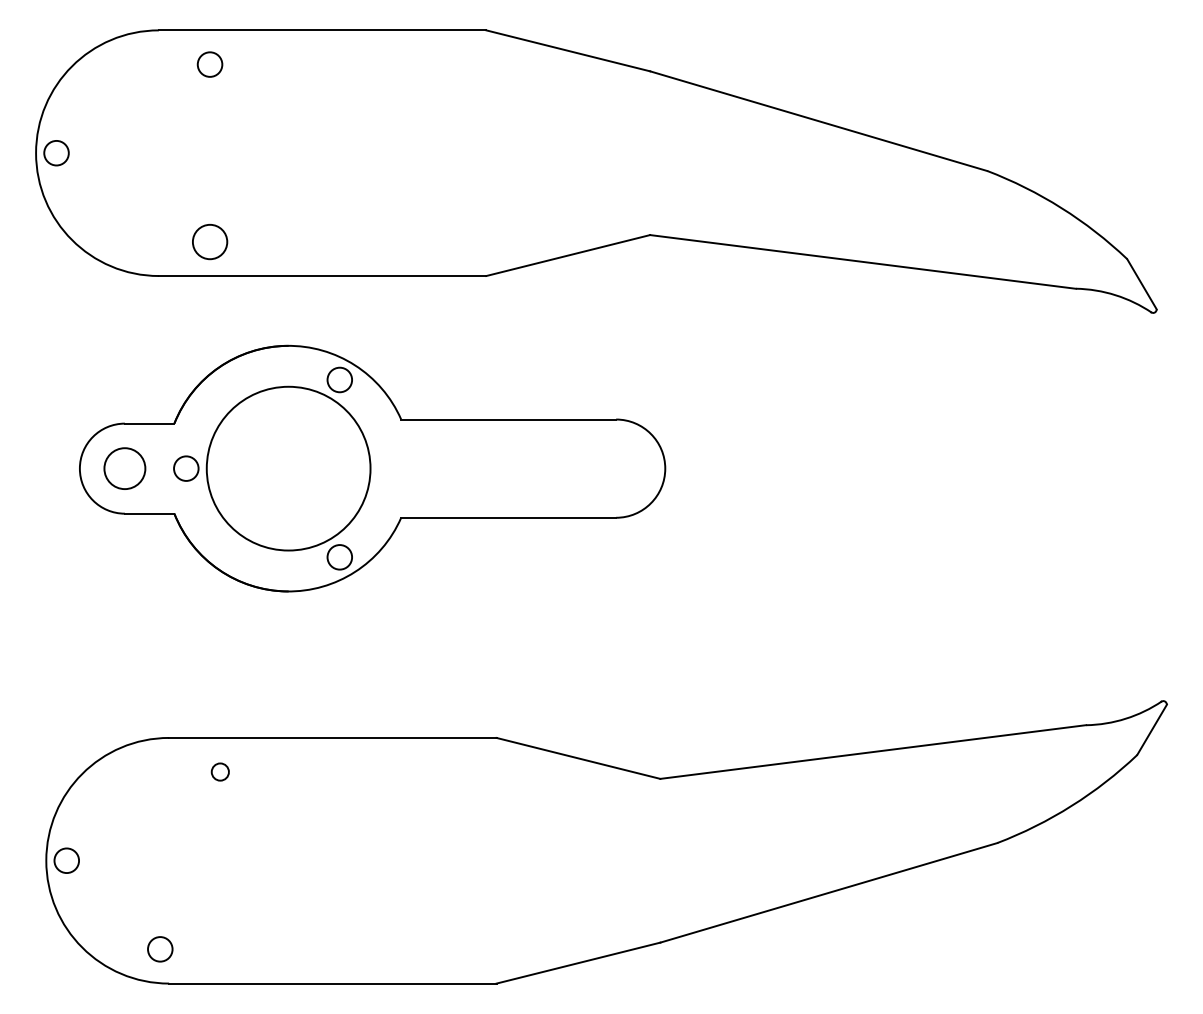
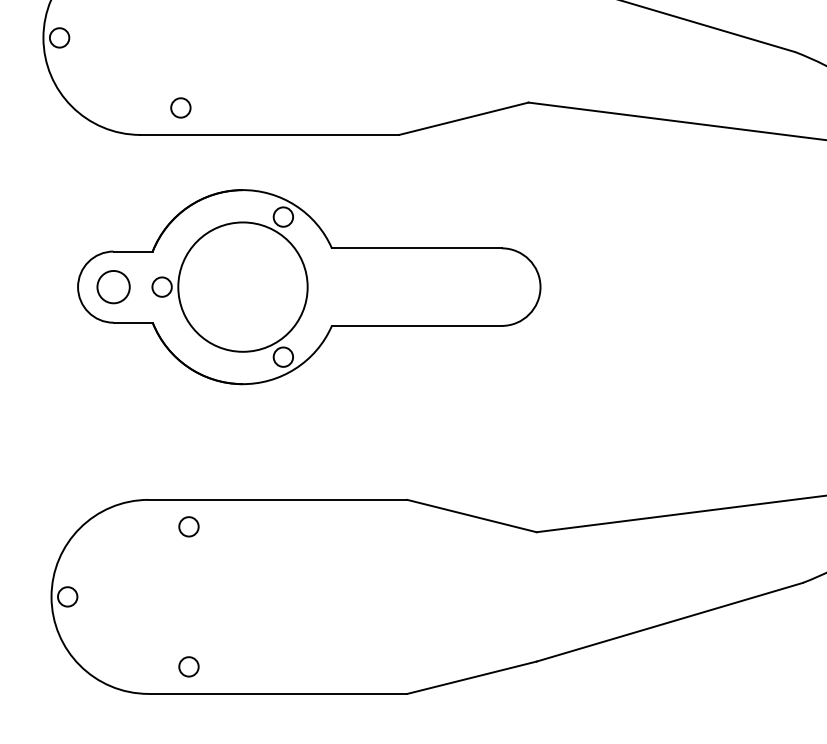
circle: (209, 241) -> (180, 107), size x0.71
circle: (220, 771) -> (189, 526), size x1.43
circle: (160, 949) -> (189, 667), moved

